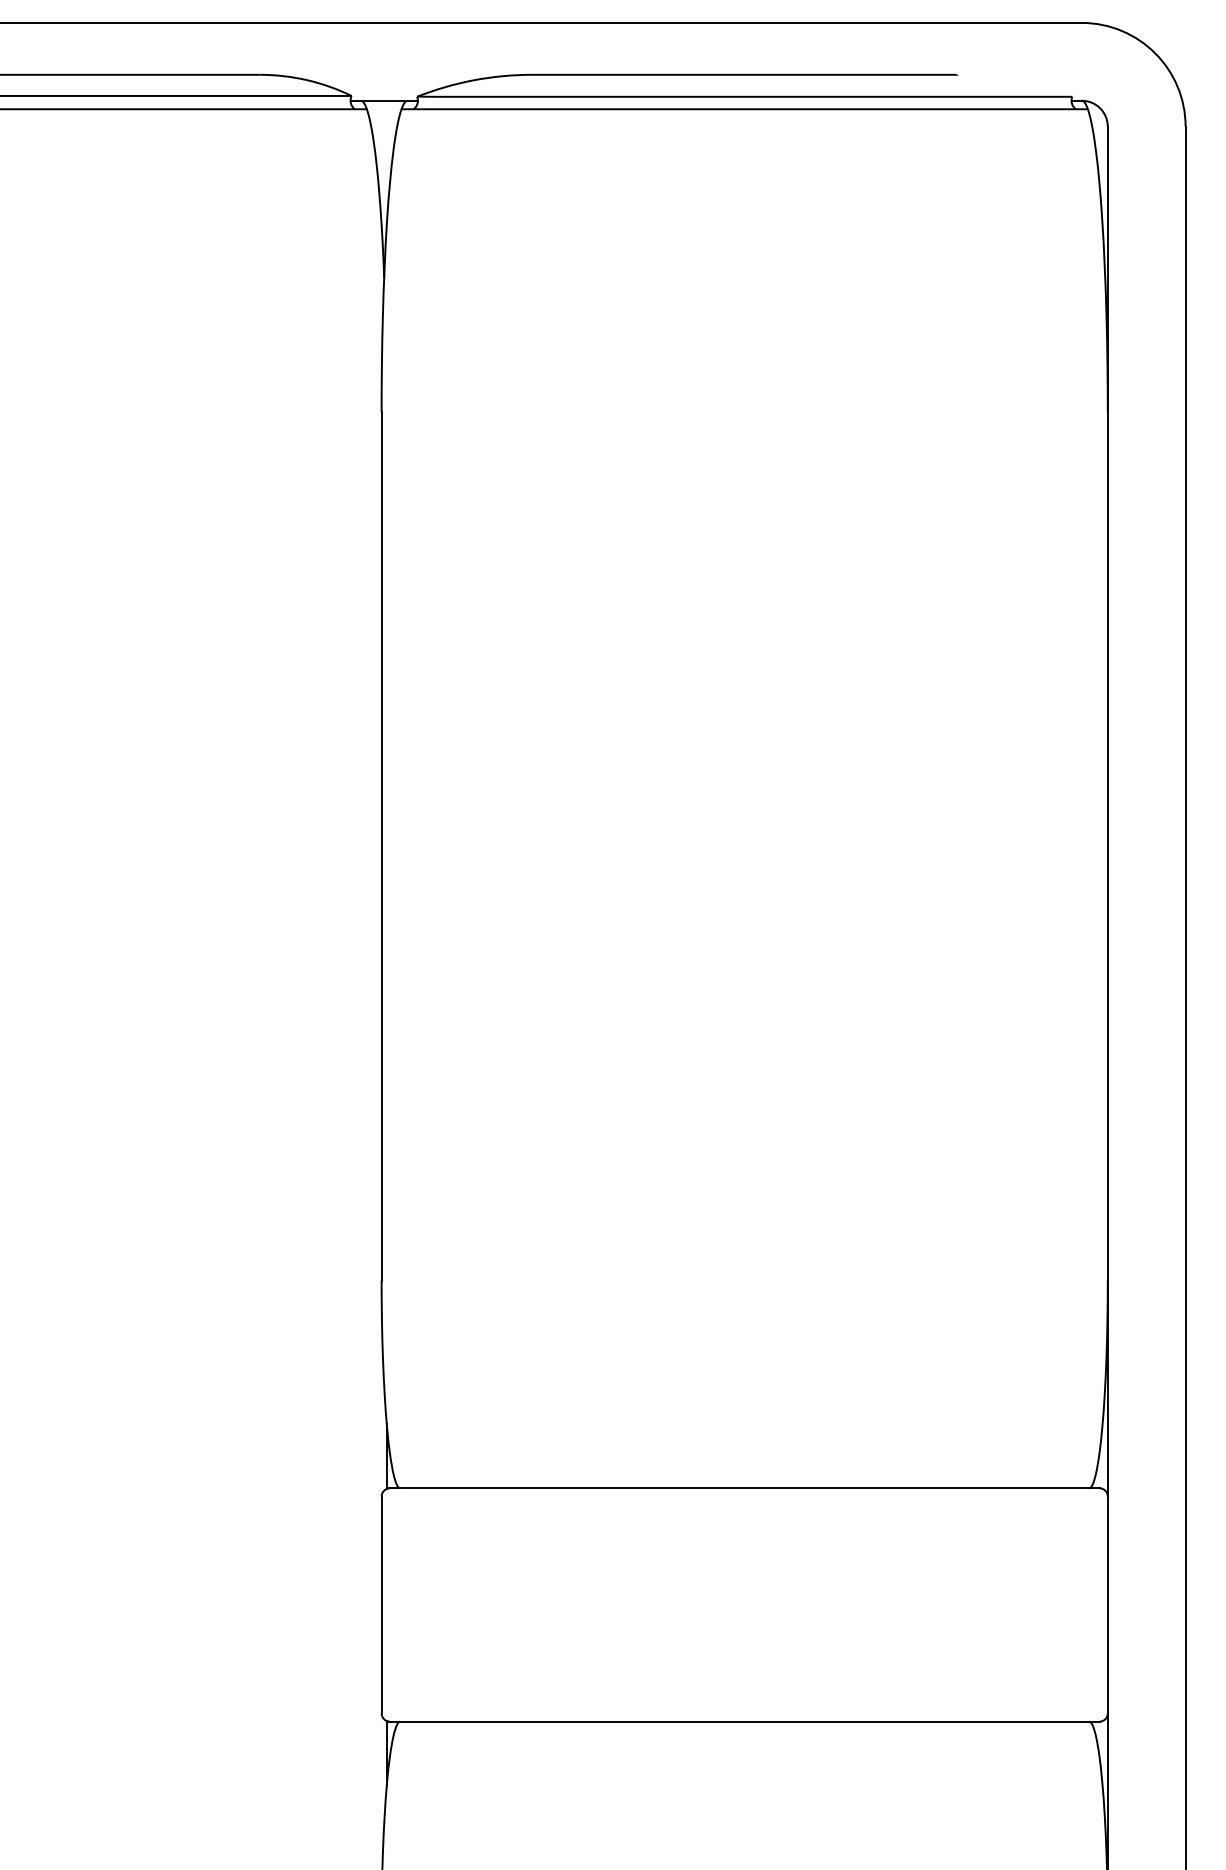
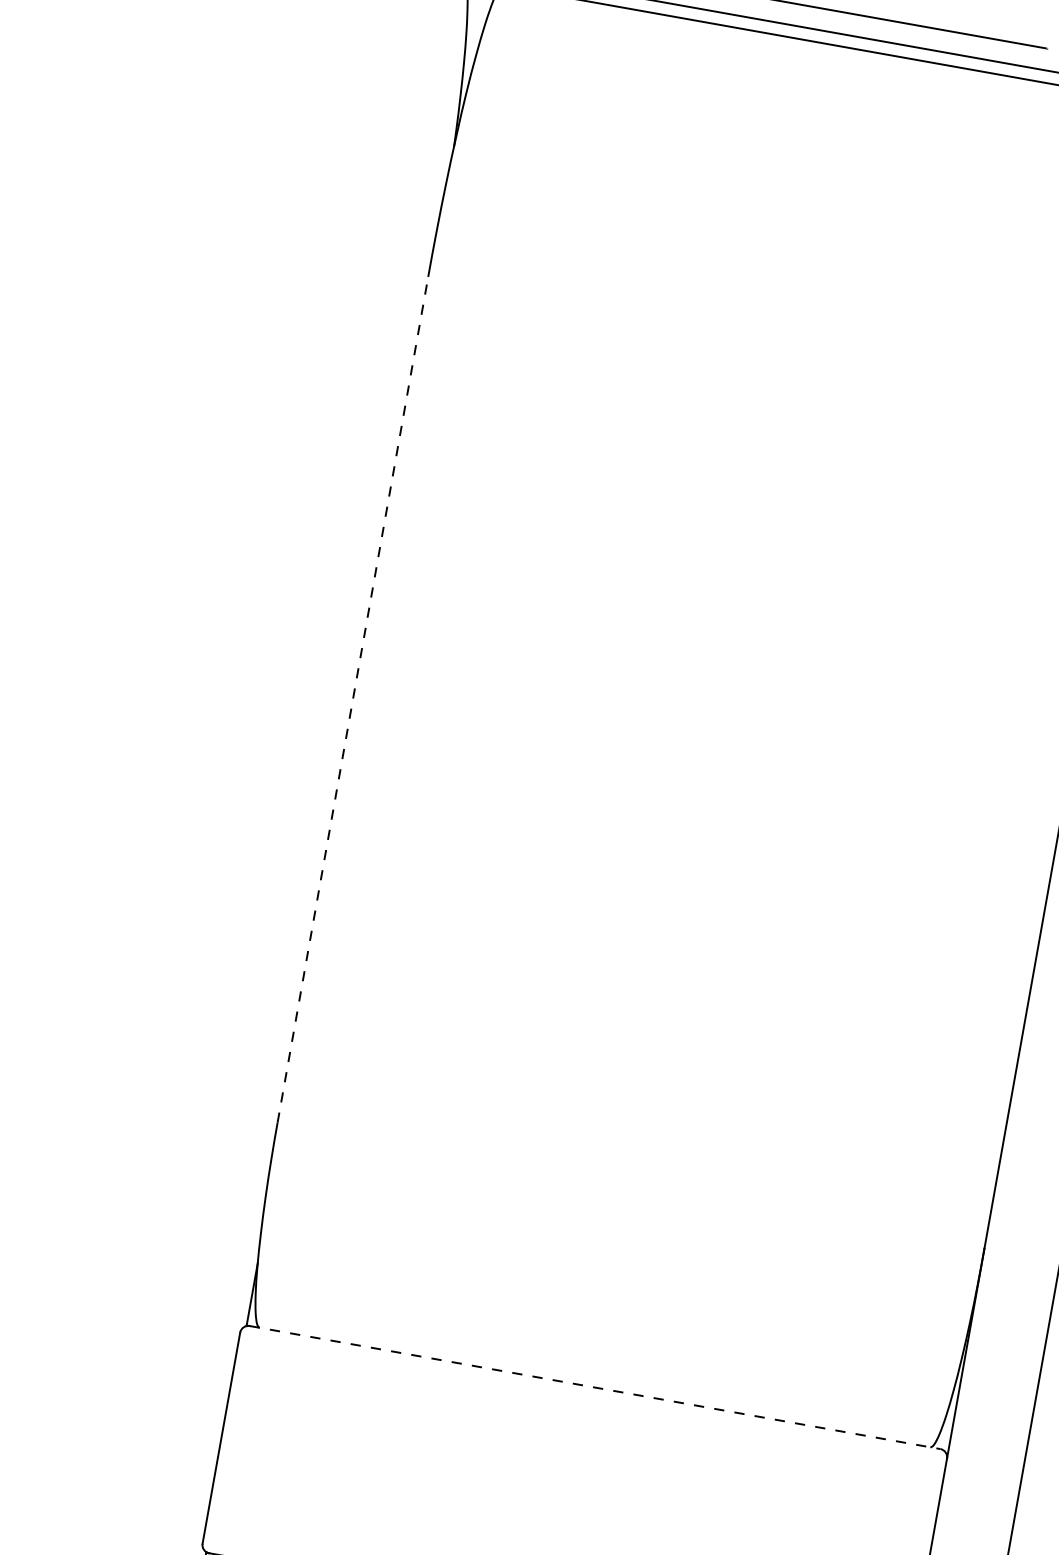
line: (381, 845) -> (352, 698), solid -> dashed
line: (744, 1488) -> (594, 1387), solid -> dashed

